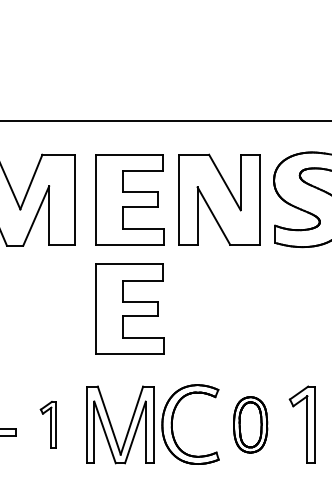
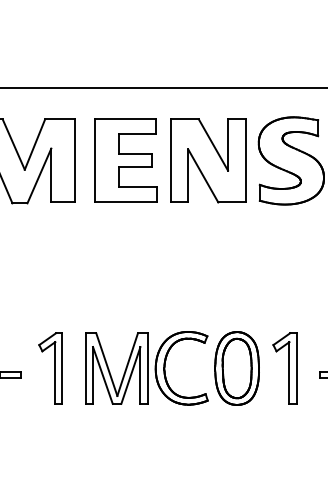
part: (129, 308) -> (125, 261), removed
part: (48, 424) -> (50, 368), size x1.67
part: (249, 424) -> (236, 368), size x1.43

